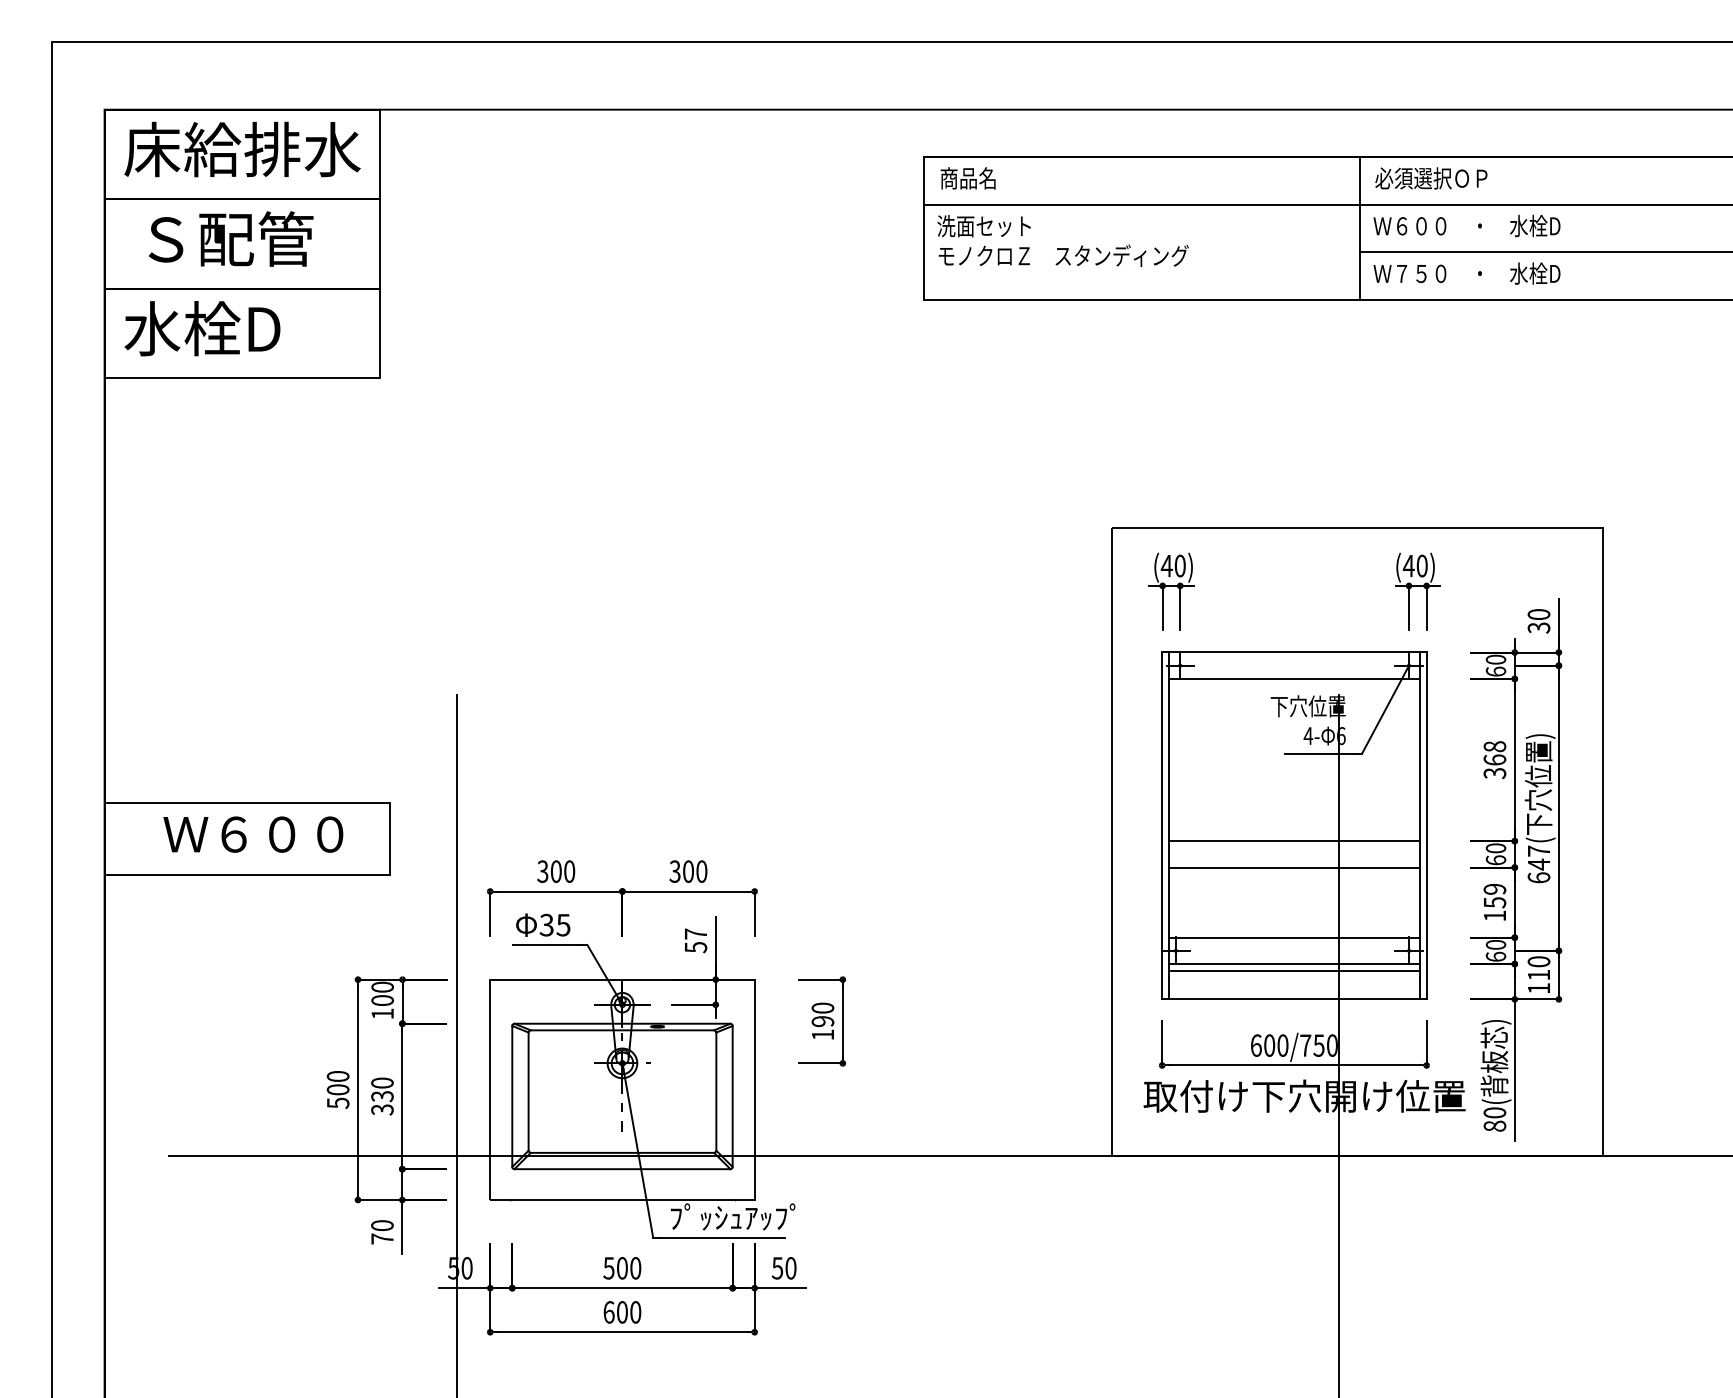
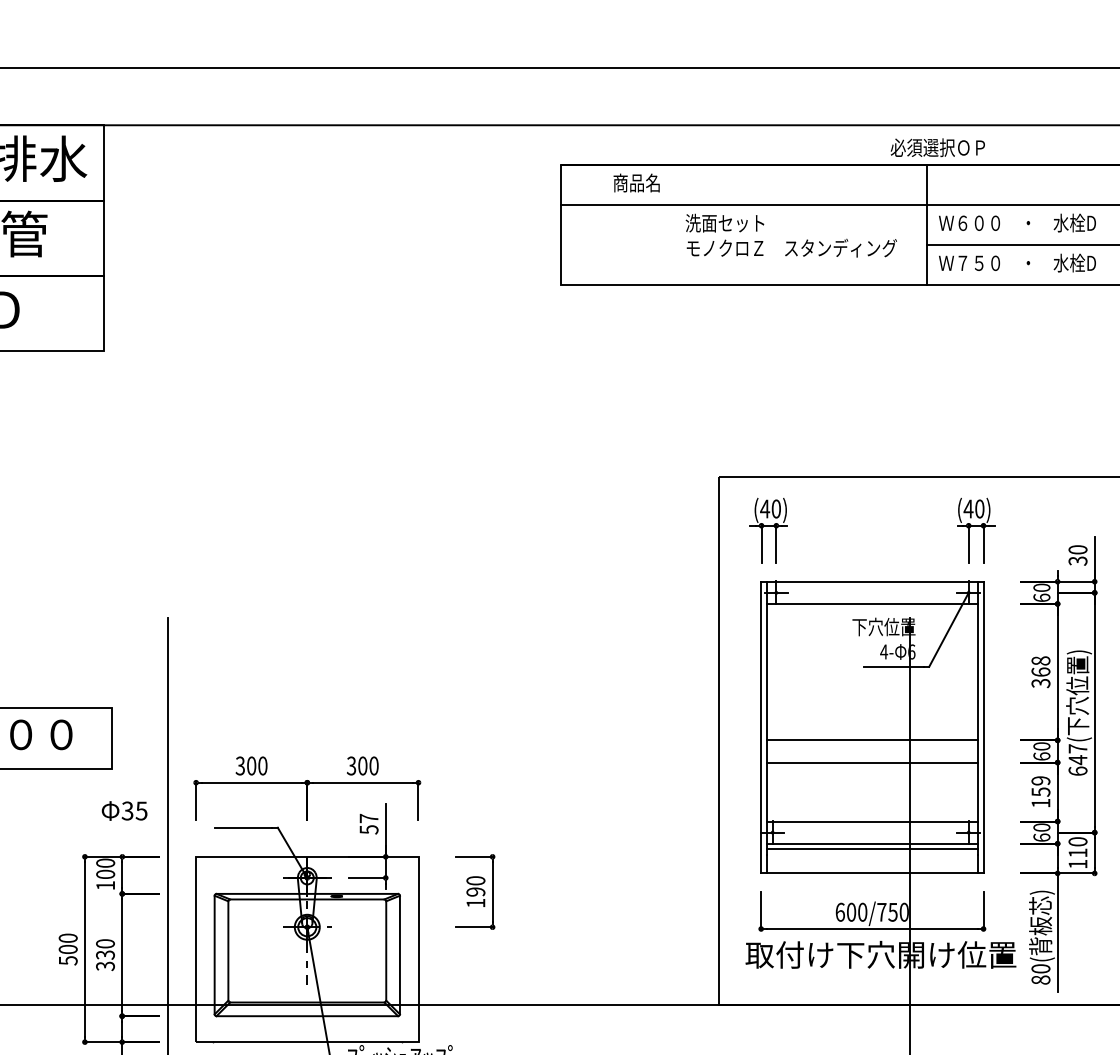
text: (967, 178) -> (636, 183), moved
text: (1431, 178) -> (938, 147), moved
text: (1062, 240) -> (790, 235), moved
text: (543, 924) -> (124, 810), moved

